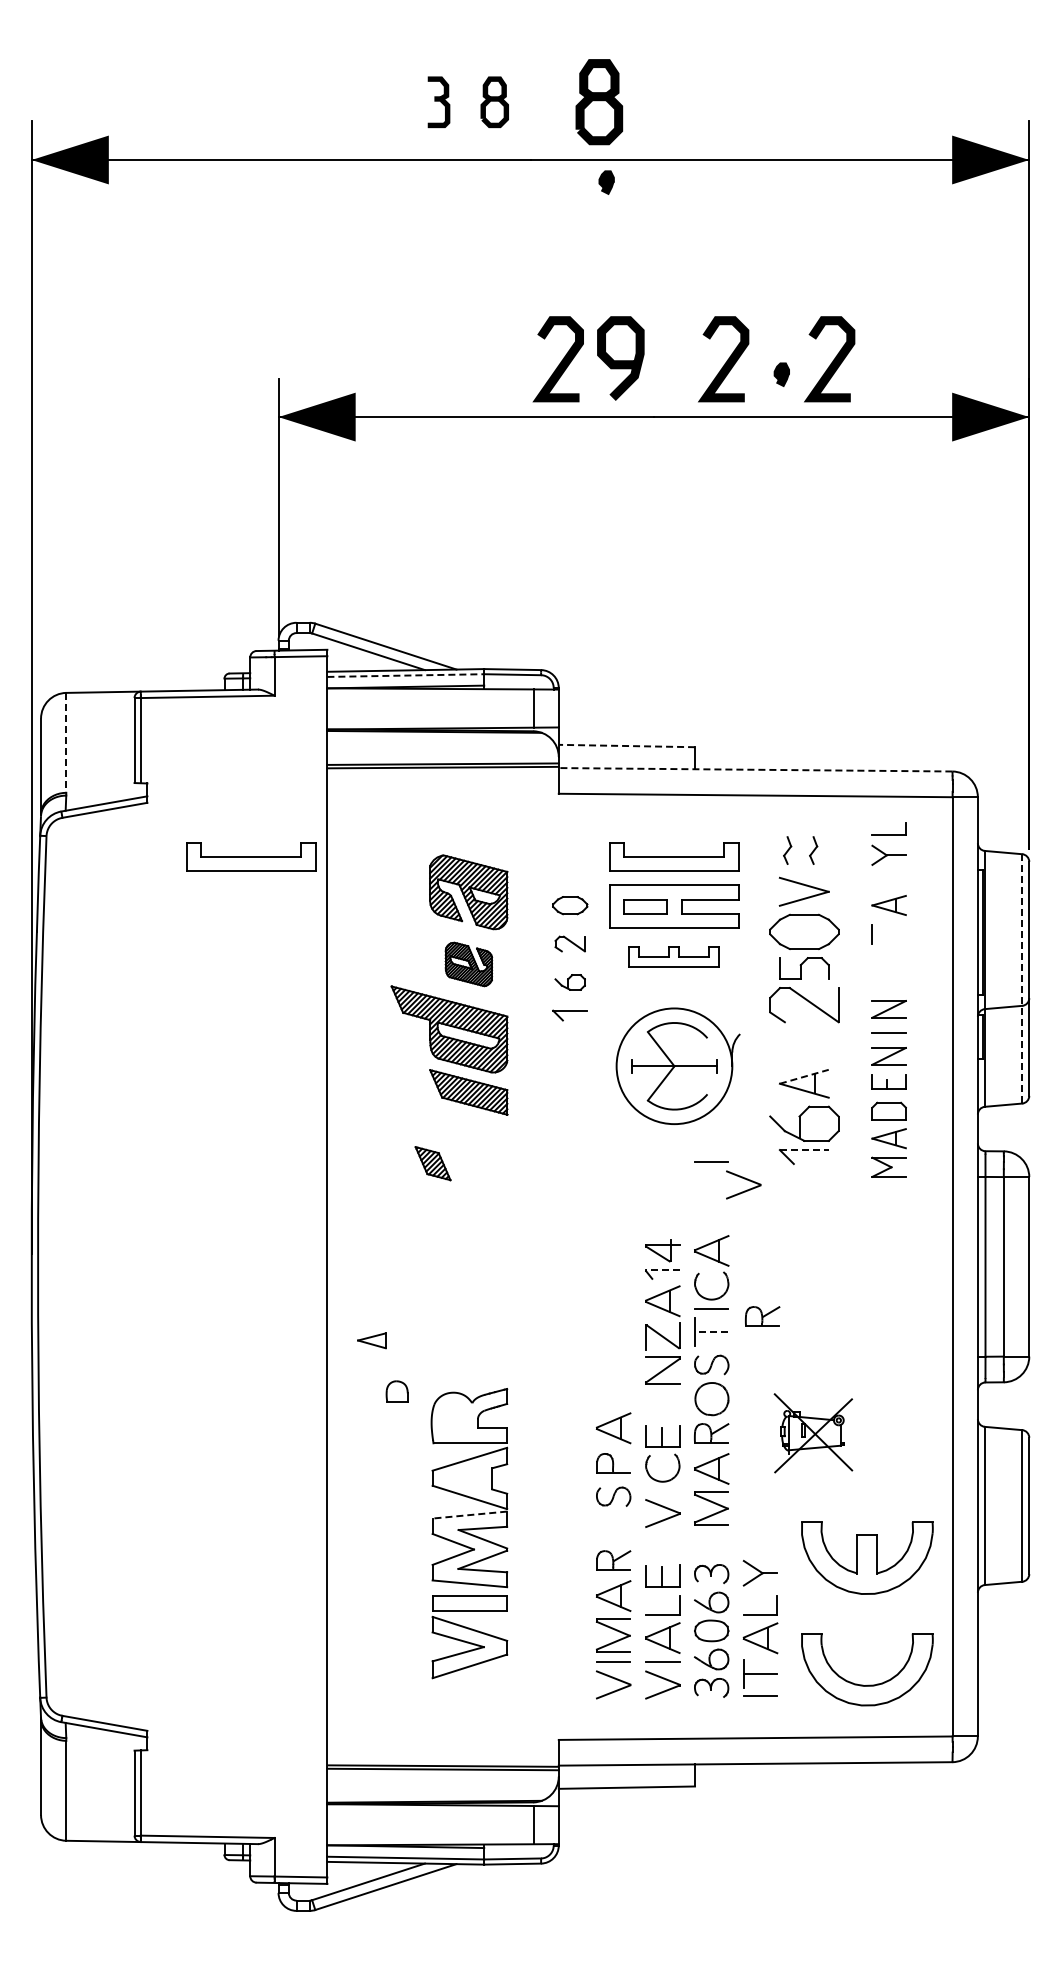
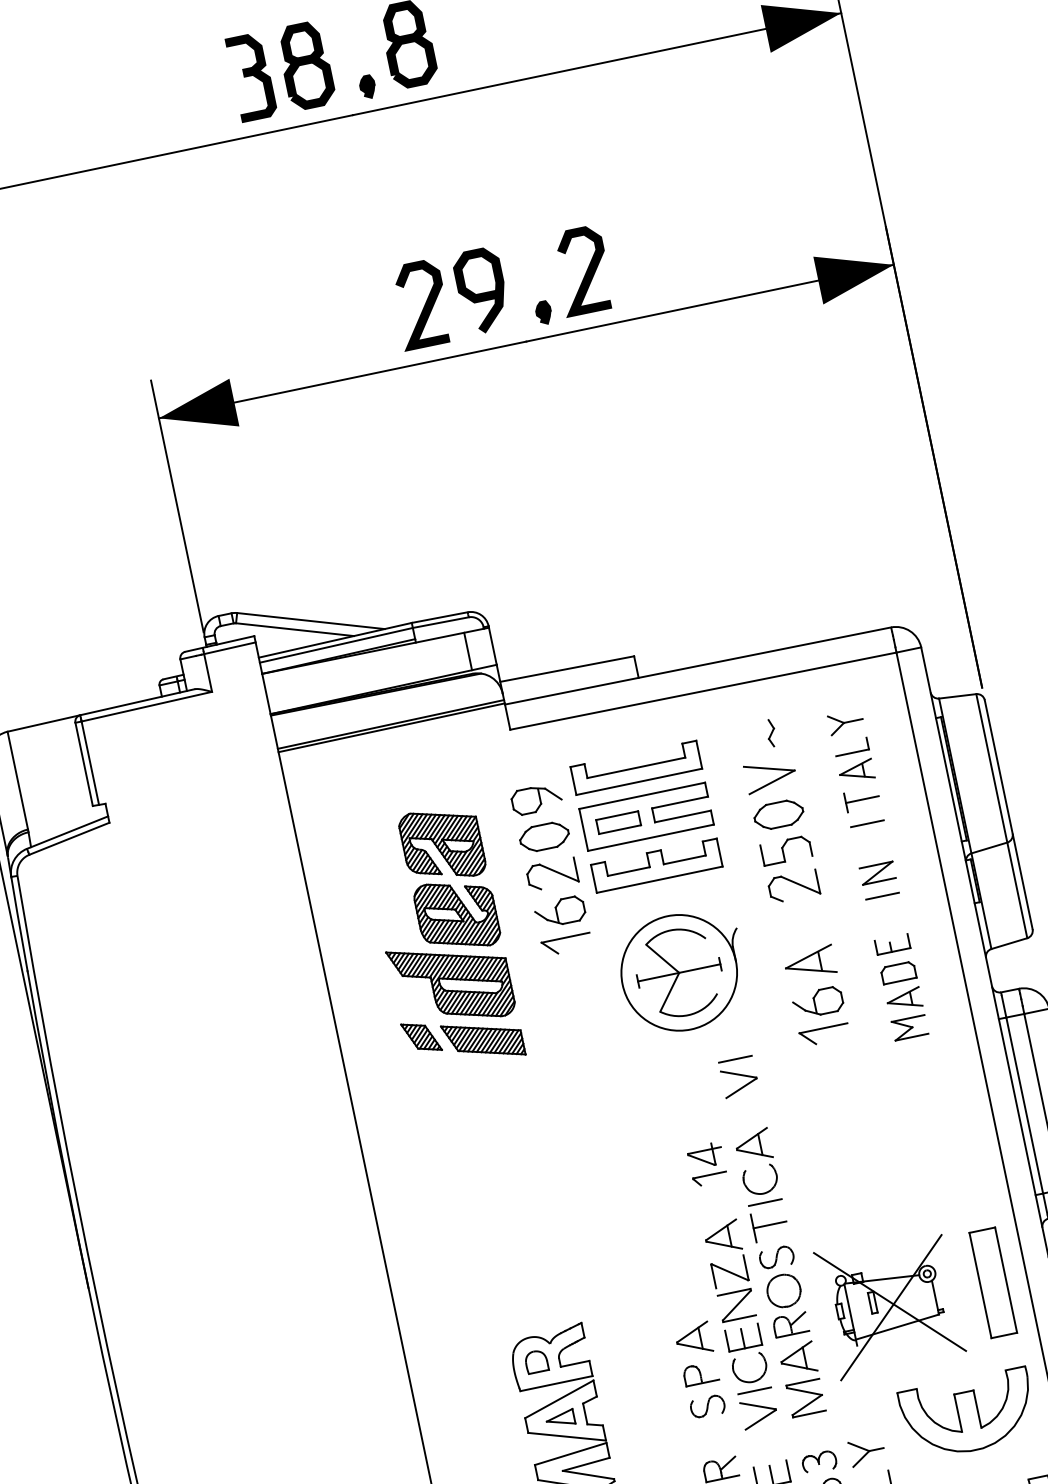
part: (438, 102) -> (251, 77), size x1.67
part: (494, 102) -> (306, 66), size x1.67
part: (606, 182) -> (367, 87), moved
curve: (832, 360) -> (689, 249), removed
part: (781, 374) -> (543, 312), moved
line: (406, 675) -> (337, 645), dashed -> solid
line: (66, 742) -> (17, 780), dashed -> solid
line: (626, 746) -> (566, 669), dashed -> solid
line: (755, 769) -> (697, 665), dashed -> solid
part: (888, 828) -> (850, 746), moved
part: (787, 850) -> (745, 738), removed
part: (251, 856) -> (222, 853), removed
part: (569, 867) -> (535, 799), added
part: (569, 905) -> (543, 836), size x1.43
part: (803, 931) -> (777, 814), size x0.71
line: (888, 934) -> (861, 800), added
part: (569, 943) -> (551, 874), size x1.67
part: (674, 956) -> (656, 865), size x1.43
line: (888, 958) -> (866, 823), added
part: (468, 964) -> (456, 915), size x1.67
line: (1022, 978) -> (1001, 815), dashed -> solid
part: (569, 982) -> (559, 912), size x1.67
part: (803, 1005) -> (793, 886), size x0.71
part: (569, 1015) -> (566, 944), size x1.43
part: (888, 1056) -> (886, 919), removed
line: (804, 1076) -> (808, 956), dashed -> solid
part: (803, 1123) -> (817, 1002), size x0.71
line: (804, 1150) -> (823, 1028), dashed -> solid
part: (432, 1163) -> (420, 1037), moved
part: (743, 1184) -> (739, 1080), moved
line: (662, 1270) -> (709, 1175), dashed -> solid
part: (762, 1316) -> (816, 1199), removed
line: (711, 1331) -> (769, 1224), dashed -> solid
part: (662, 1334) -> (729, 1270), moved
part: (371, 1340) -> (559, 1418), moved
part: (396, 1391) -> (535, 1361), moved
part: (813, 1433) -> (890, 1303), size x1.67
part: (918, 1433) -> (993, 1282), added
line: (662, 1490) -> (754, 1390), added
line: (469, 1515) -> (570, 1454), dashed -> solid

